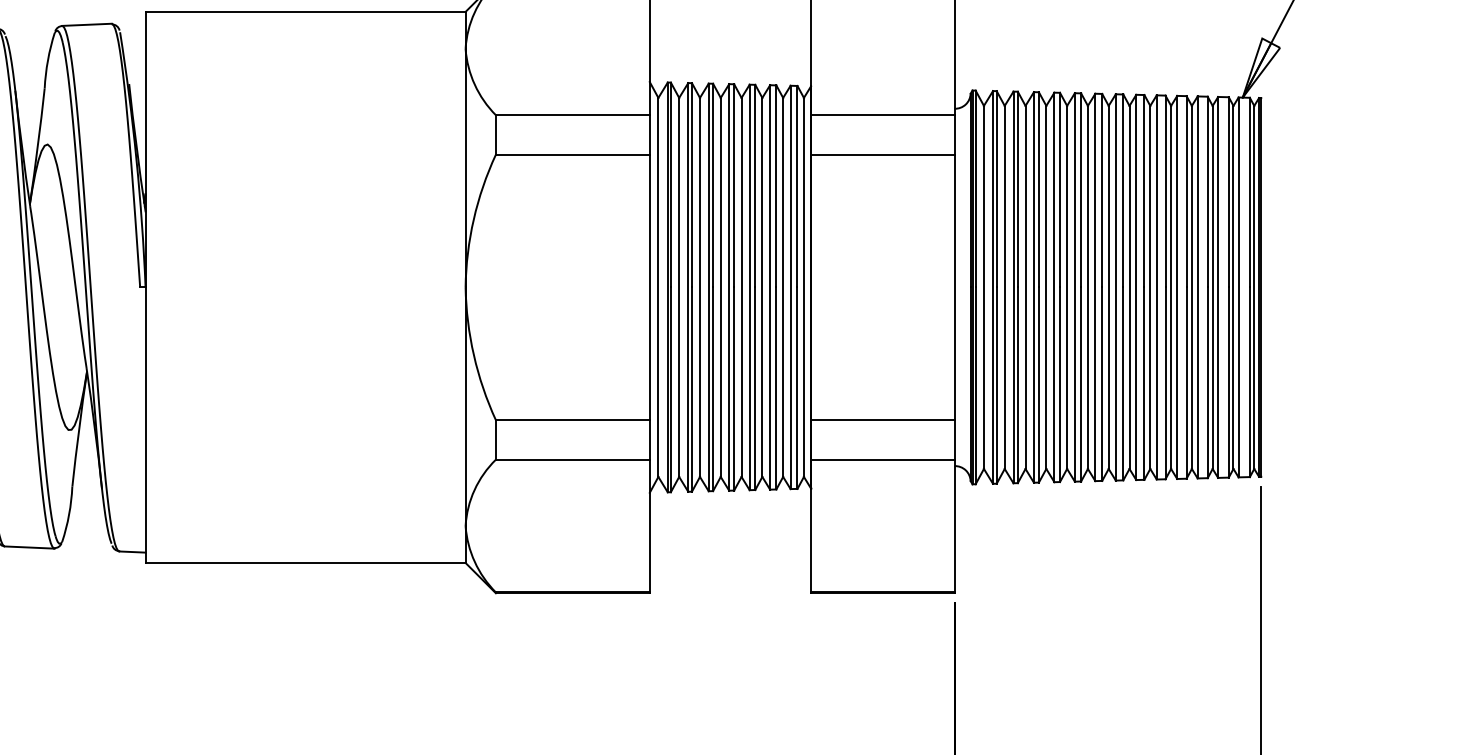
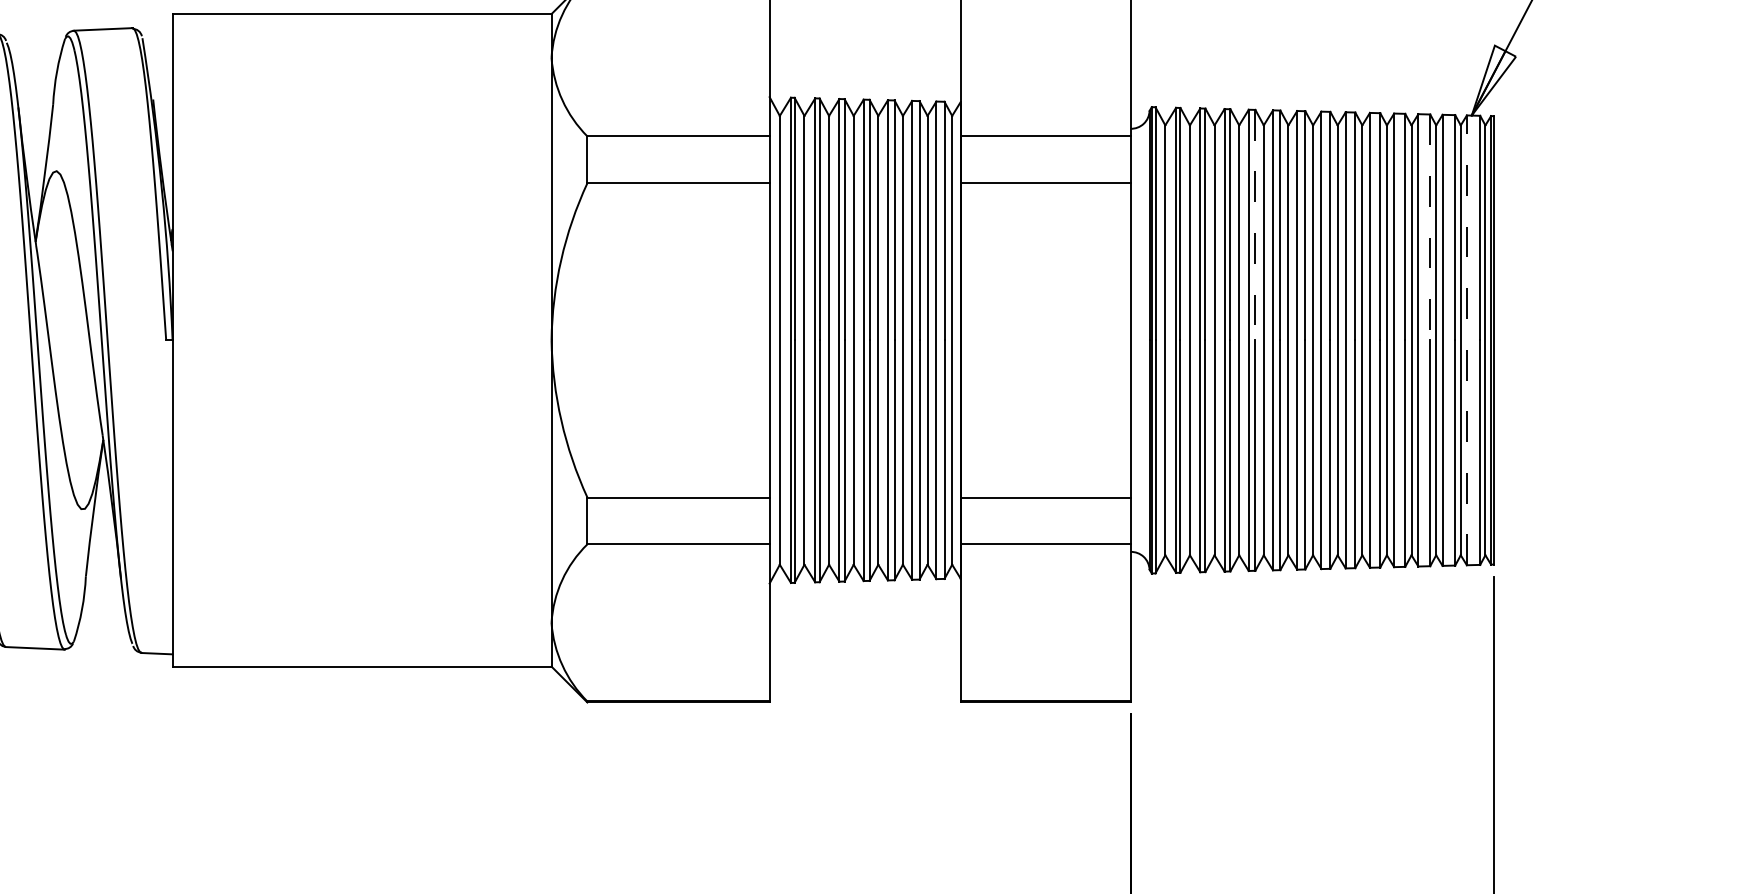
line: (1060, 190) -> (1255, 225), solid -> dashed
line: (1207, 192) -> (1430, 227), solid -> dashed
line: (1238, 287) -> (1466, 340), solid -> dashed

